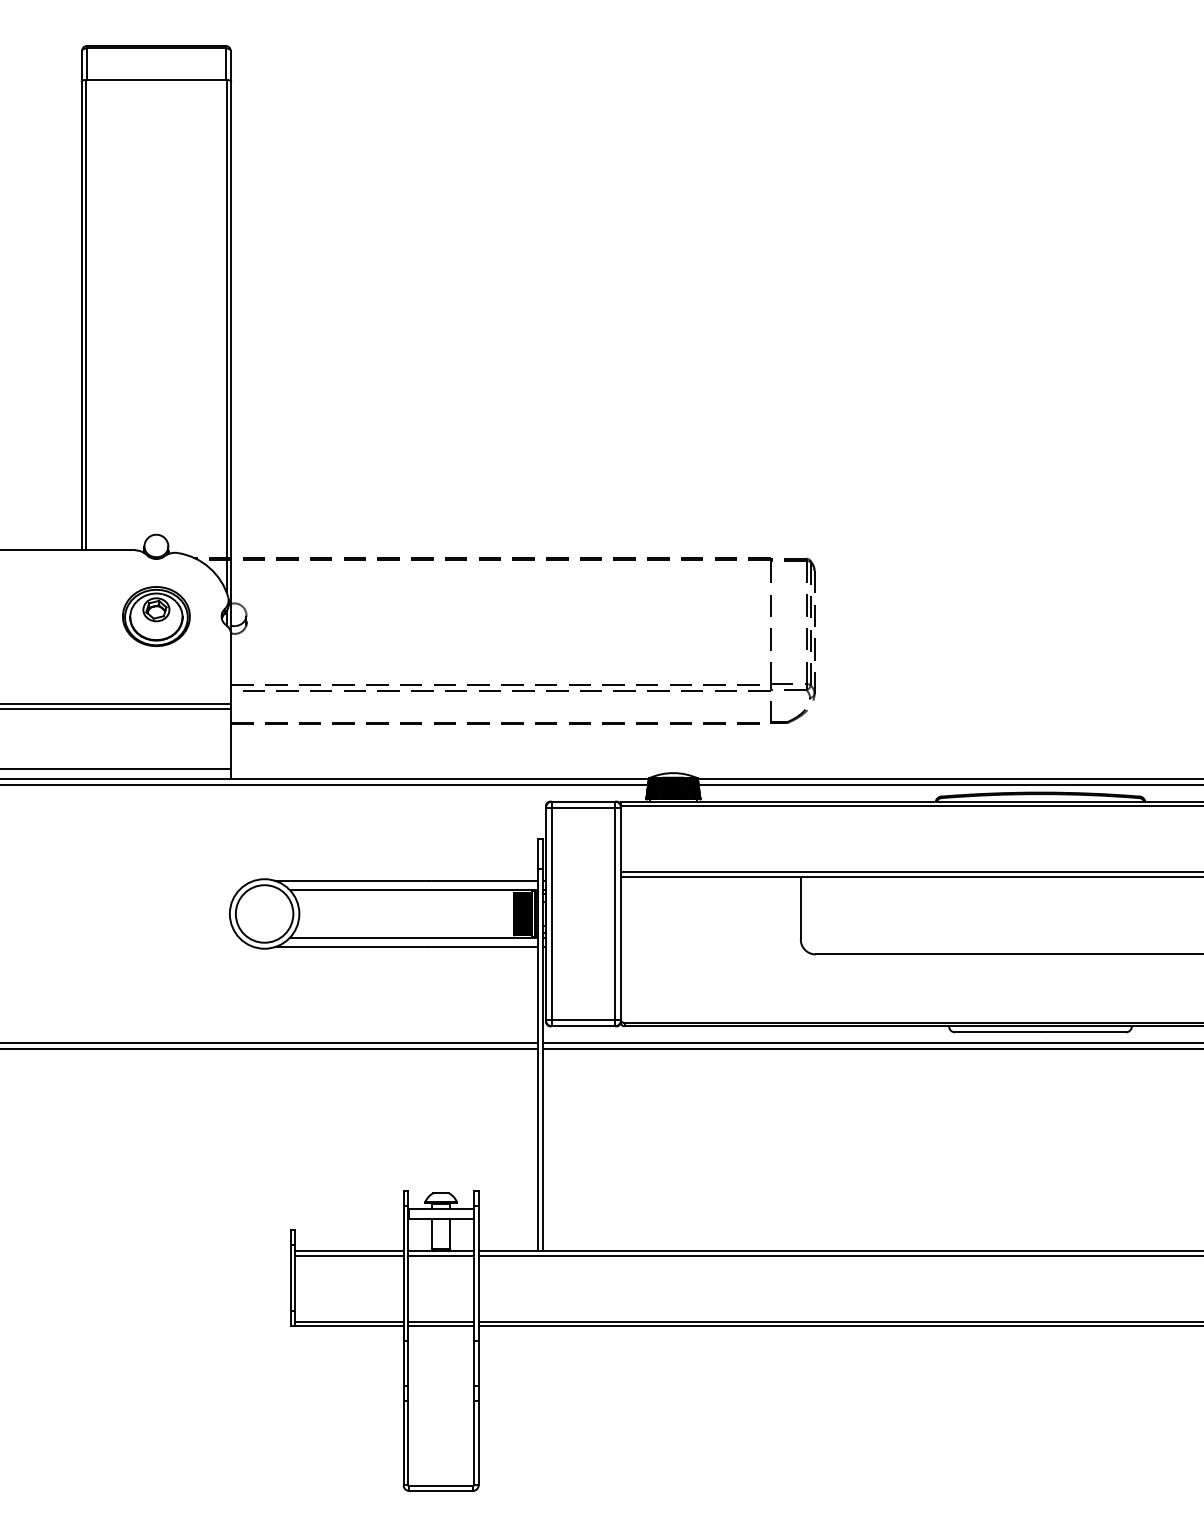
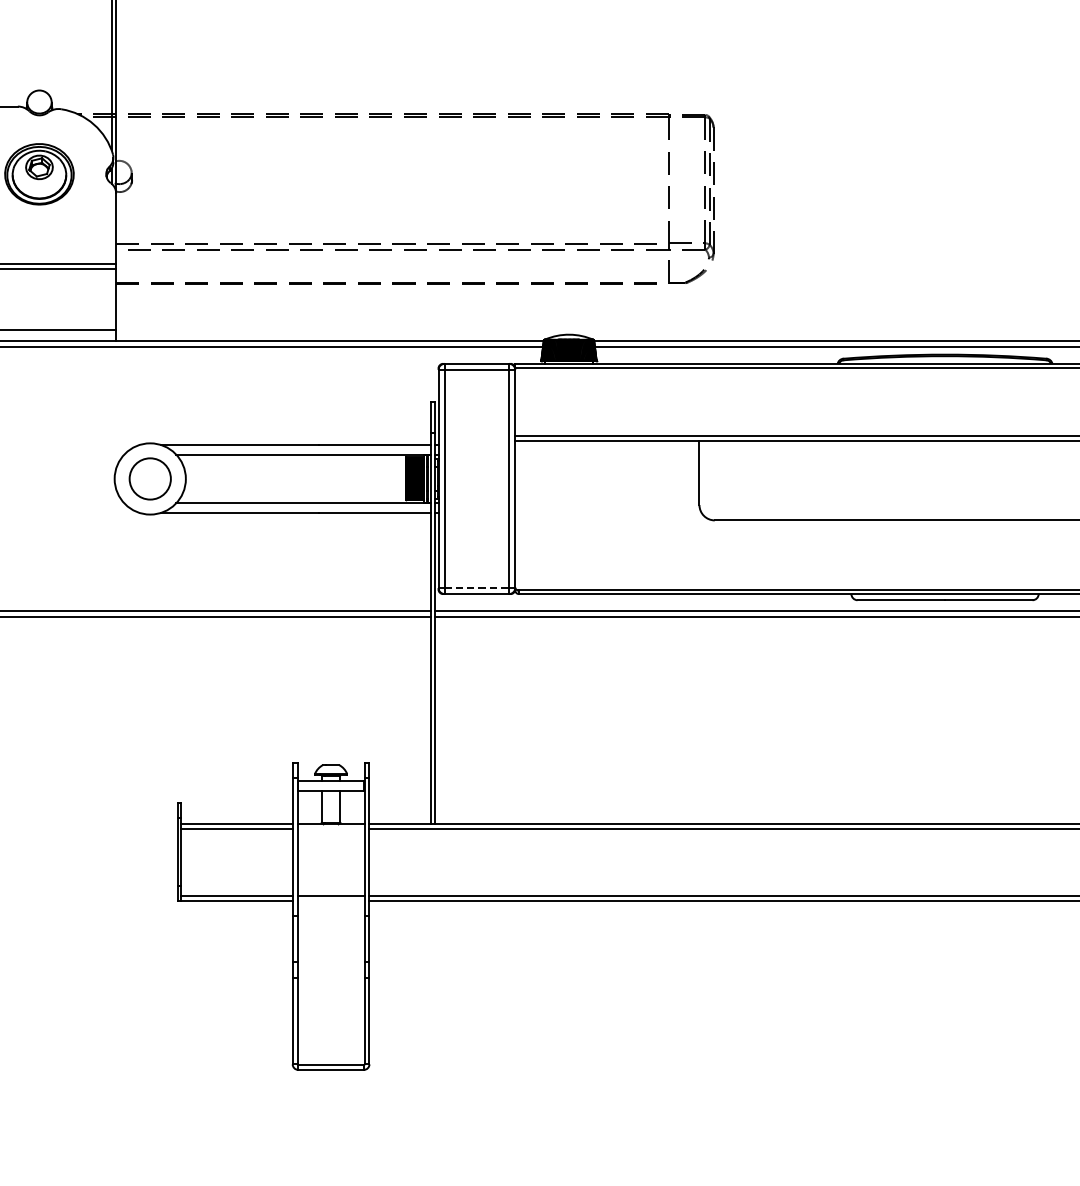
circle: (264, 913) -> (150, 478), size x0.7
line: (583, 1020) -> (476, 588), solid -> dashed
line: (440, 1255) -> (330, 828), removed
line: (440, 1326) -> (330, 901), removed

